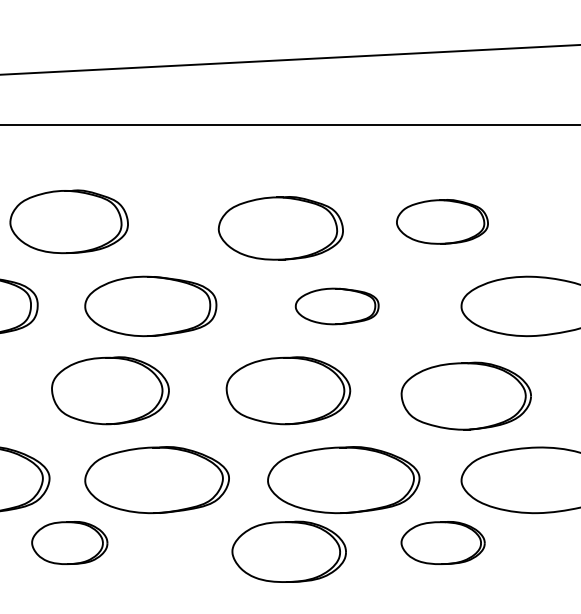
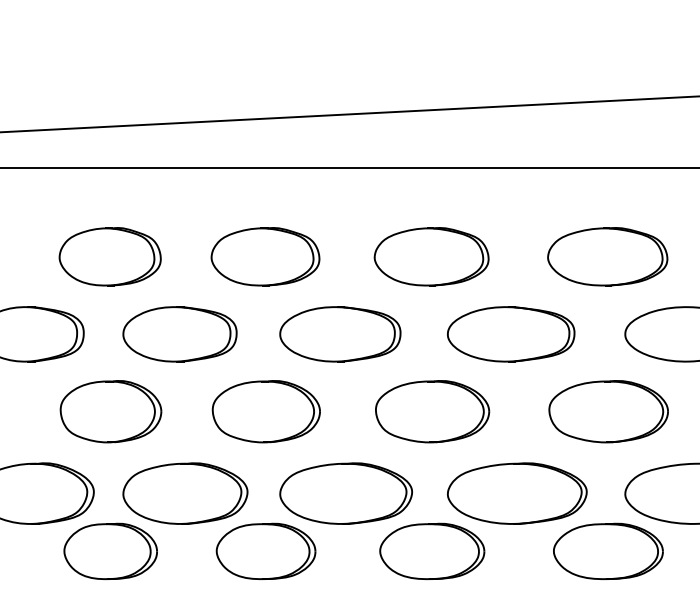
part: (442, 221) -> (607, 256), size x1.43
part: (280, 228) -> (431, 256), moved
part: (337, 306) -> (511, 334), size x1.67
part: (109, 390) -> (265, 411), moved
part: (288, 390) -> (432, 411), moved
part: (466, 395) -> (608, 411), moved
part: (69, 542) -> (265, 550), size x1.43
part: (443, 542) -> (608, 550), size x1.43
part: (289, 550) -> (432, 550), moved

